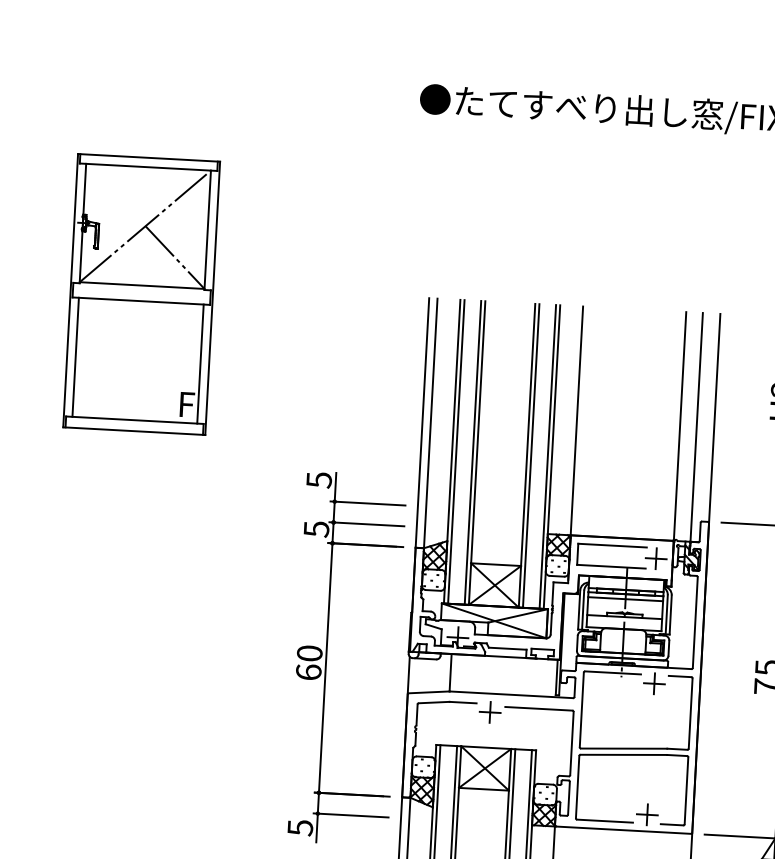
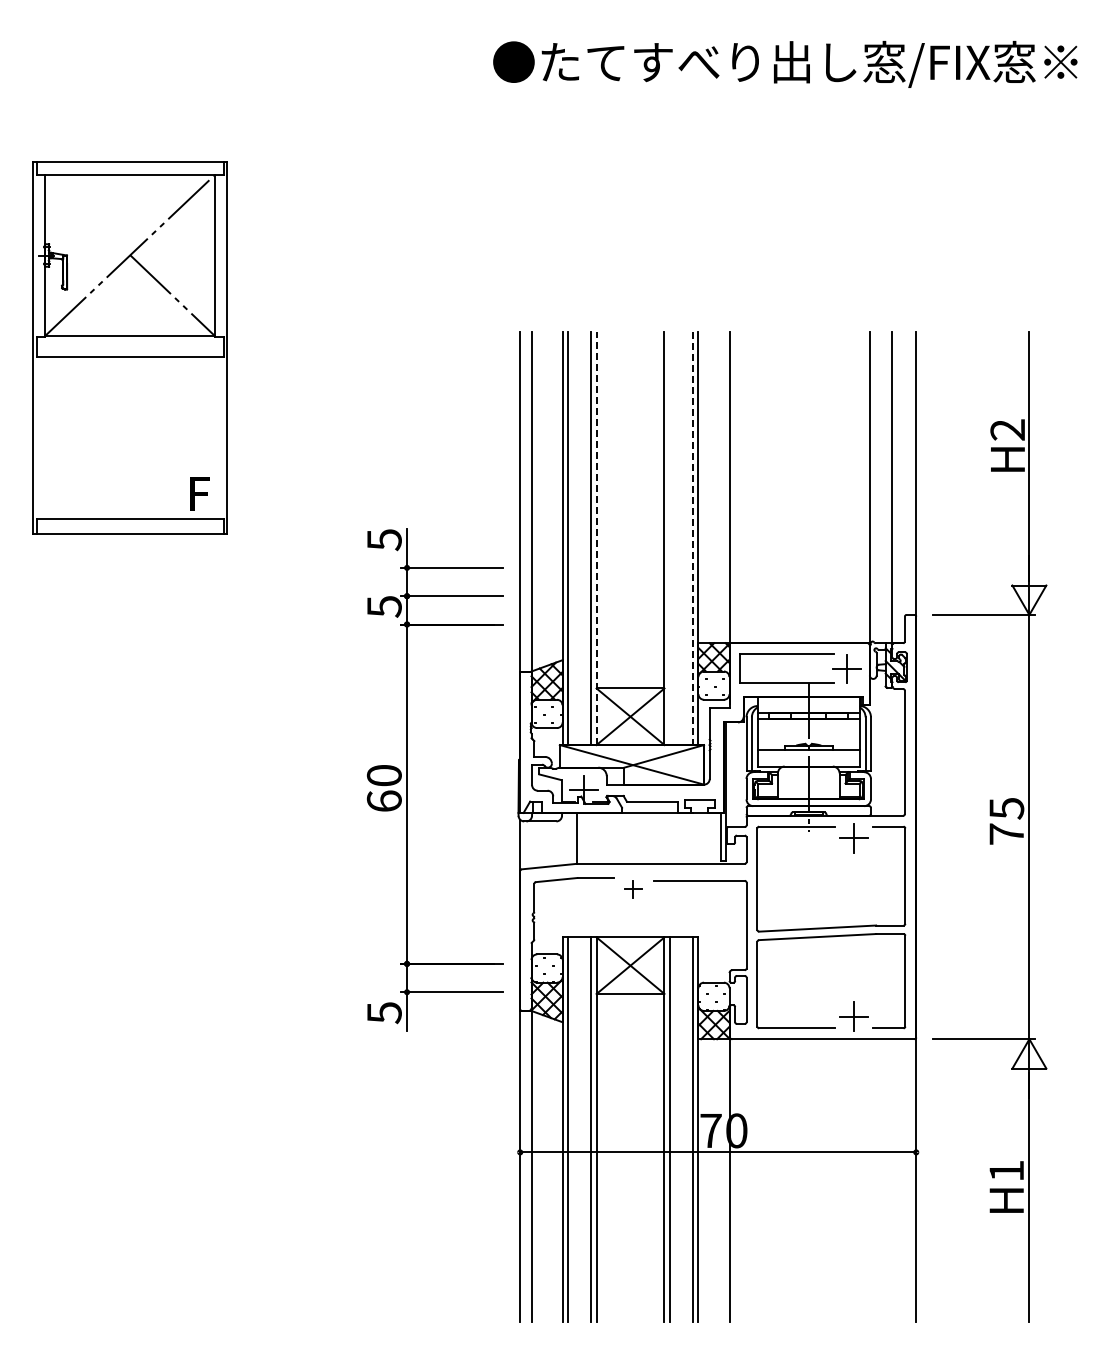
line: (75, 357) -> (45, 438), removed
line: (200, 364) -> (214, 438), removed
line: (477, 453) -> (596, 538), solid -> dashed
line: (531, 455) -> (670, 538), removed
line: (547, 457) -> (692, 539), solid -> dashed
line: (625, 598) -> (808, 725), removed
part: (326, 657) -> (407, 779), moved
part: (490, 711) -> (633, 888), size x0.6

